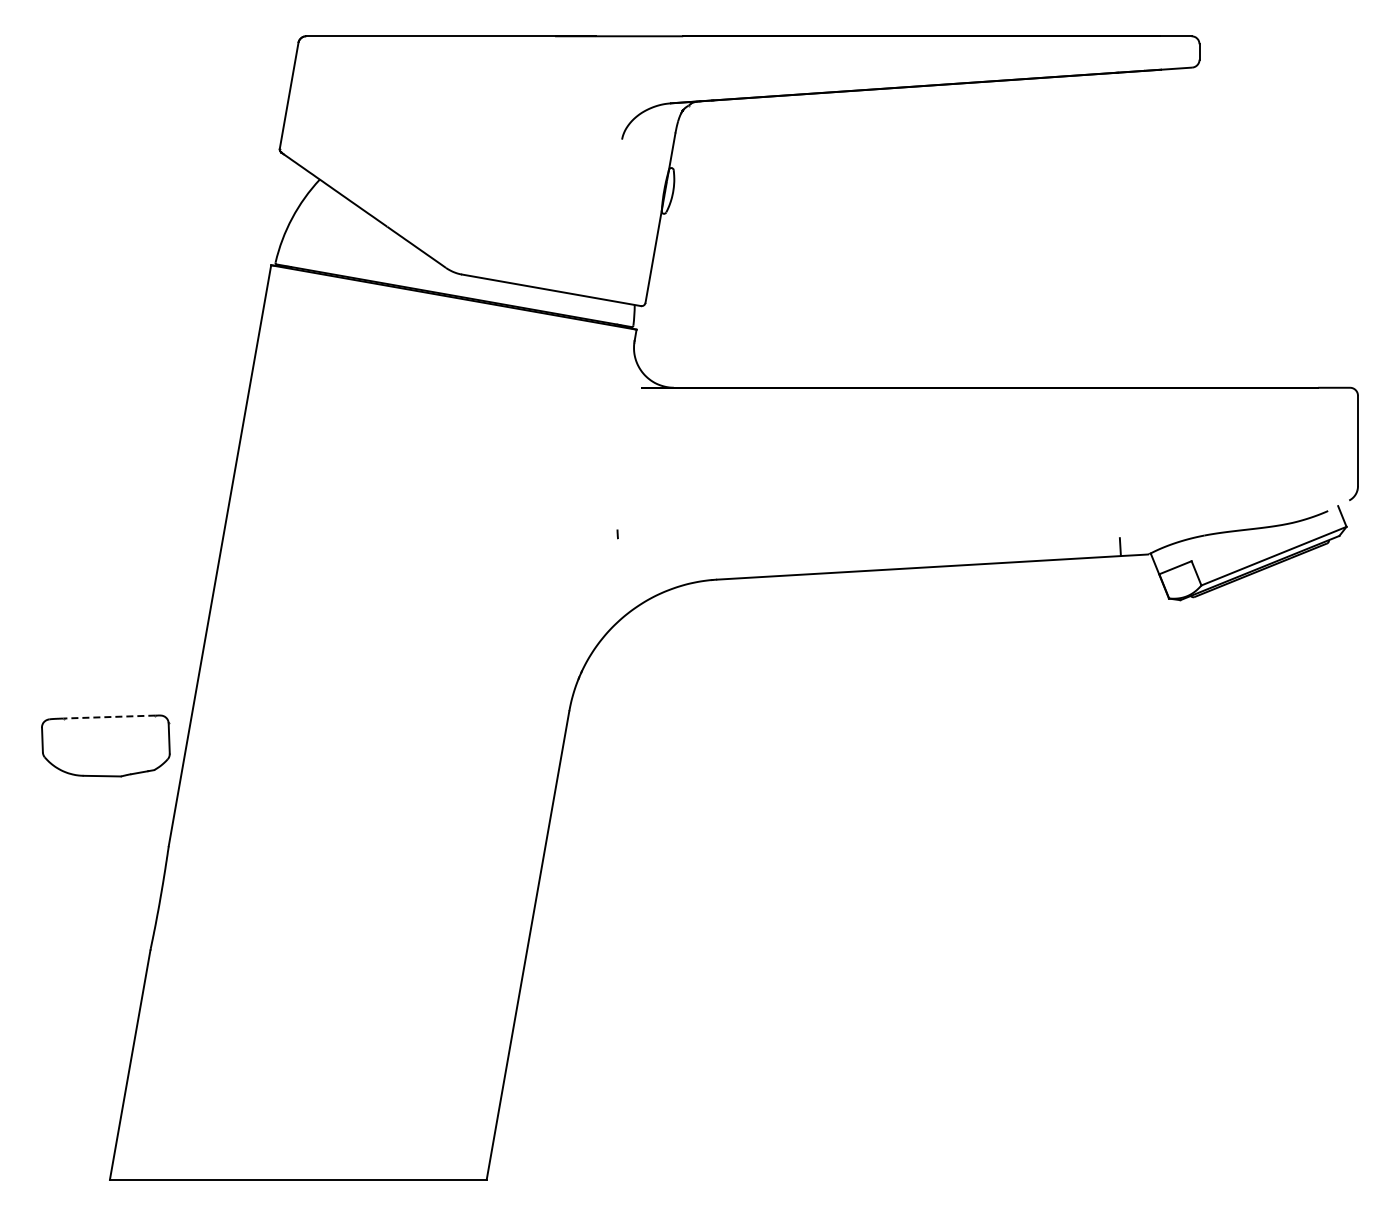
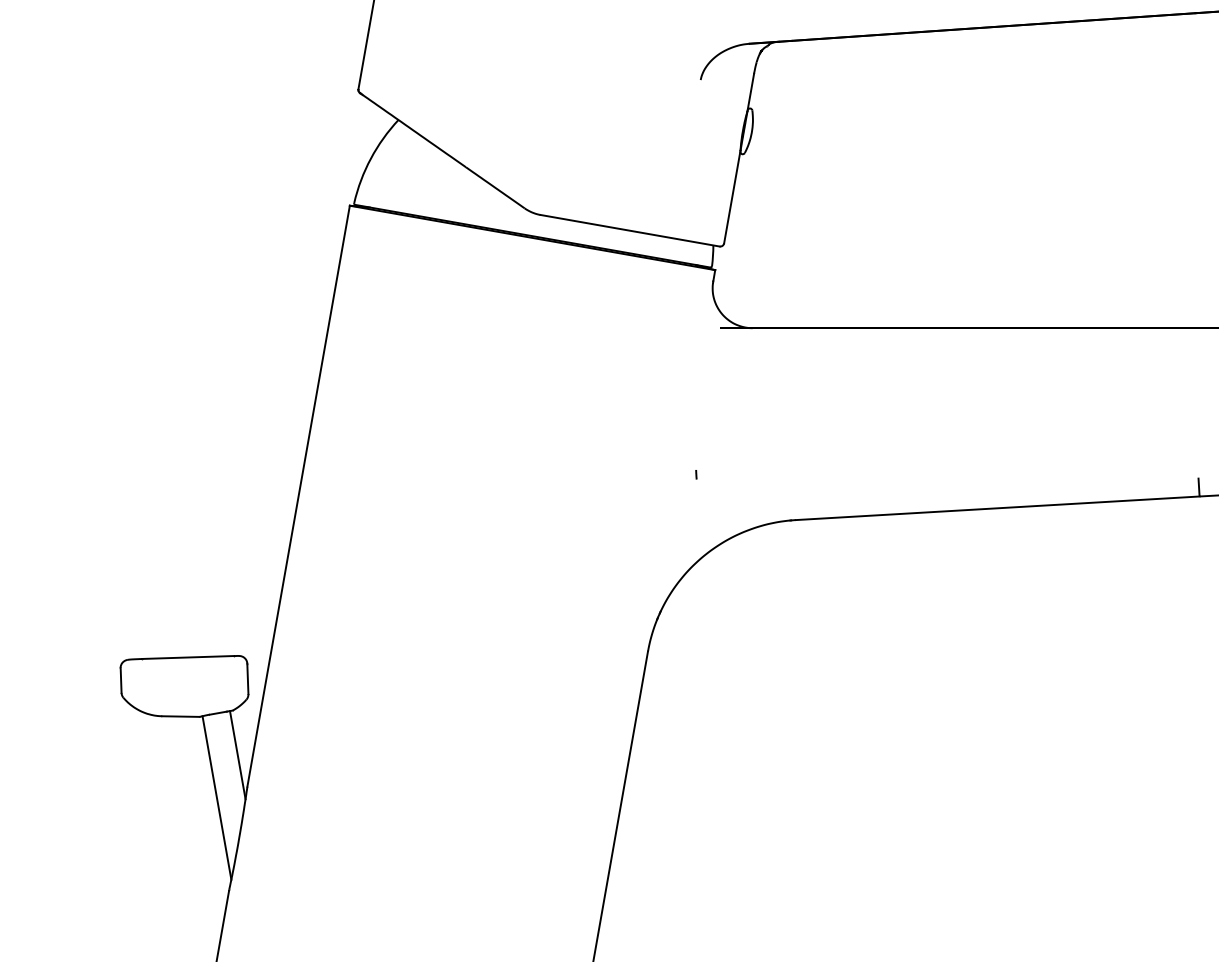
line: (109, 717) -> (188, 657), dashed -> solid
line: (158, 814) -> (237, 754), added
line: (137, 857) -> (216, 797), added

